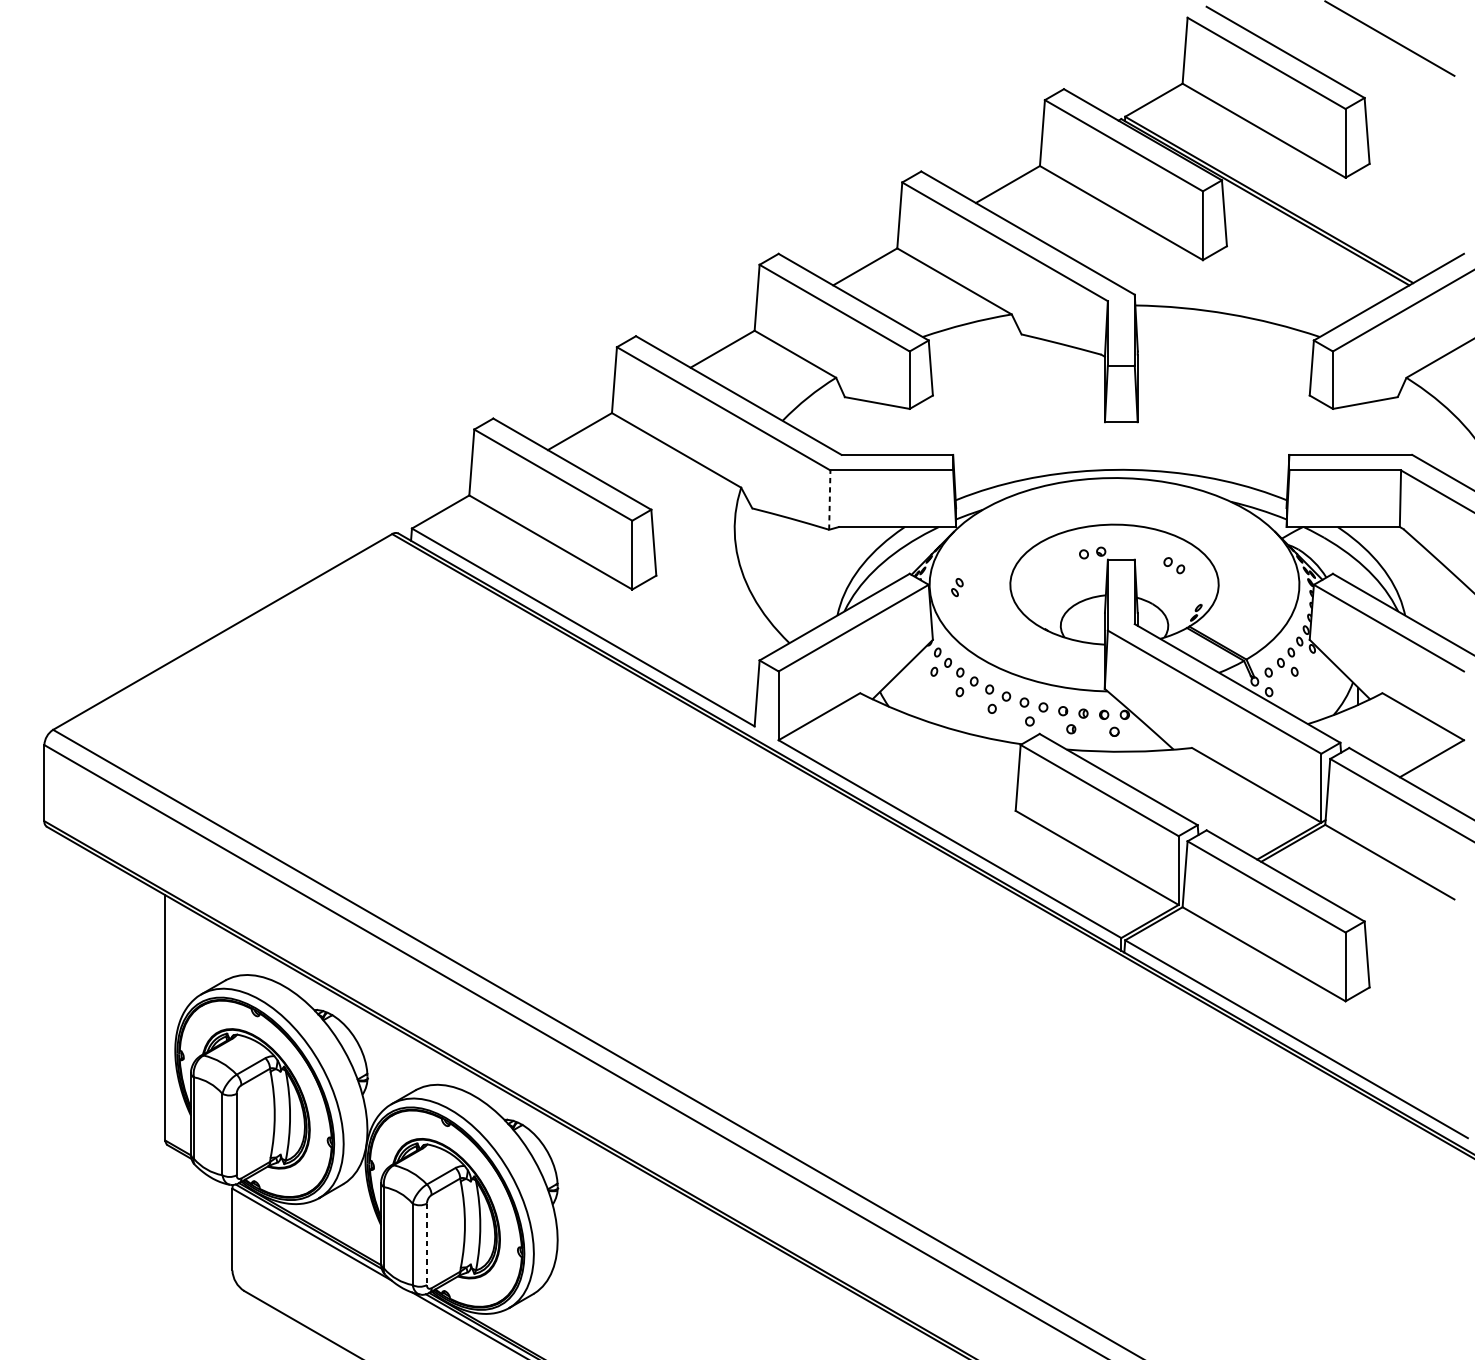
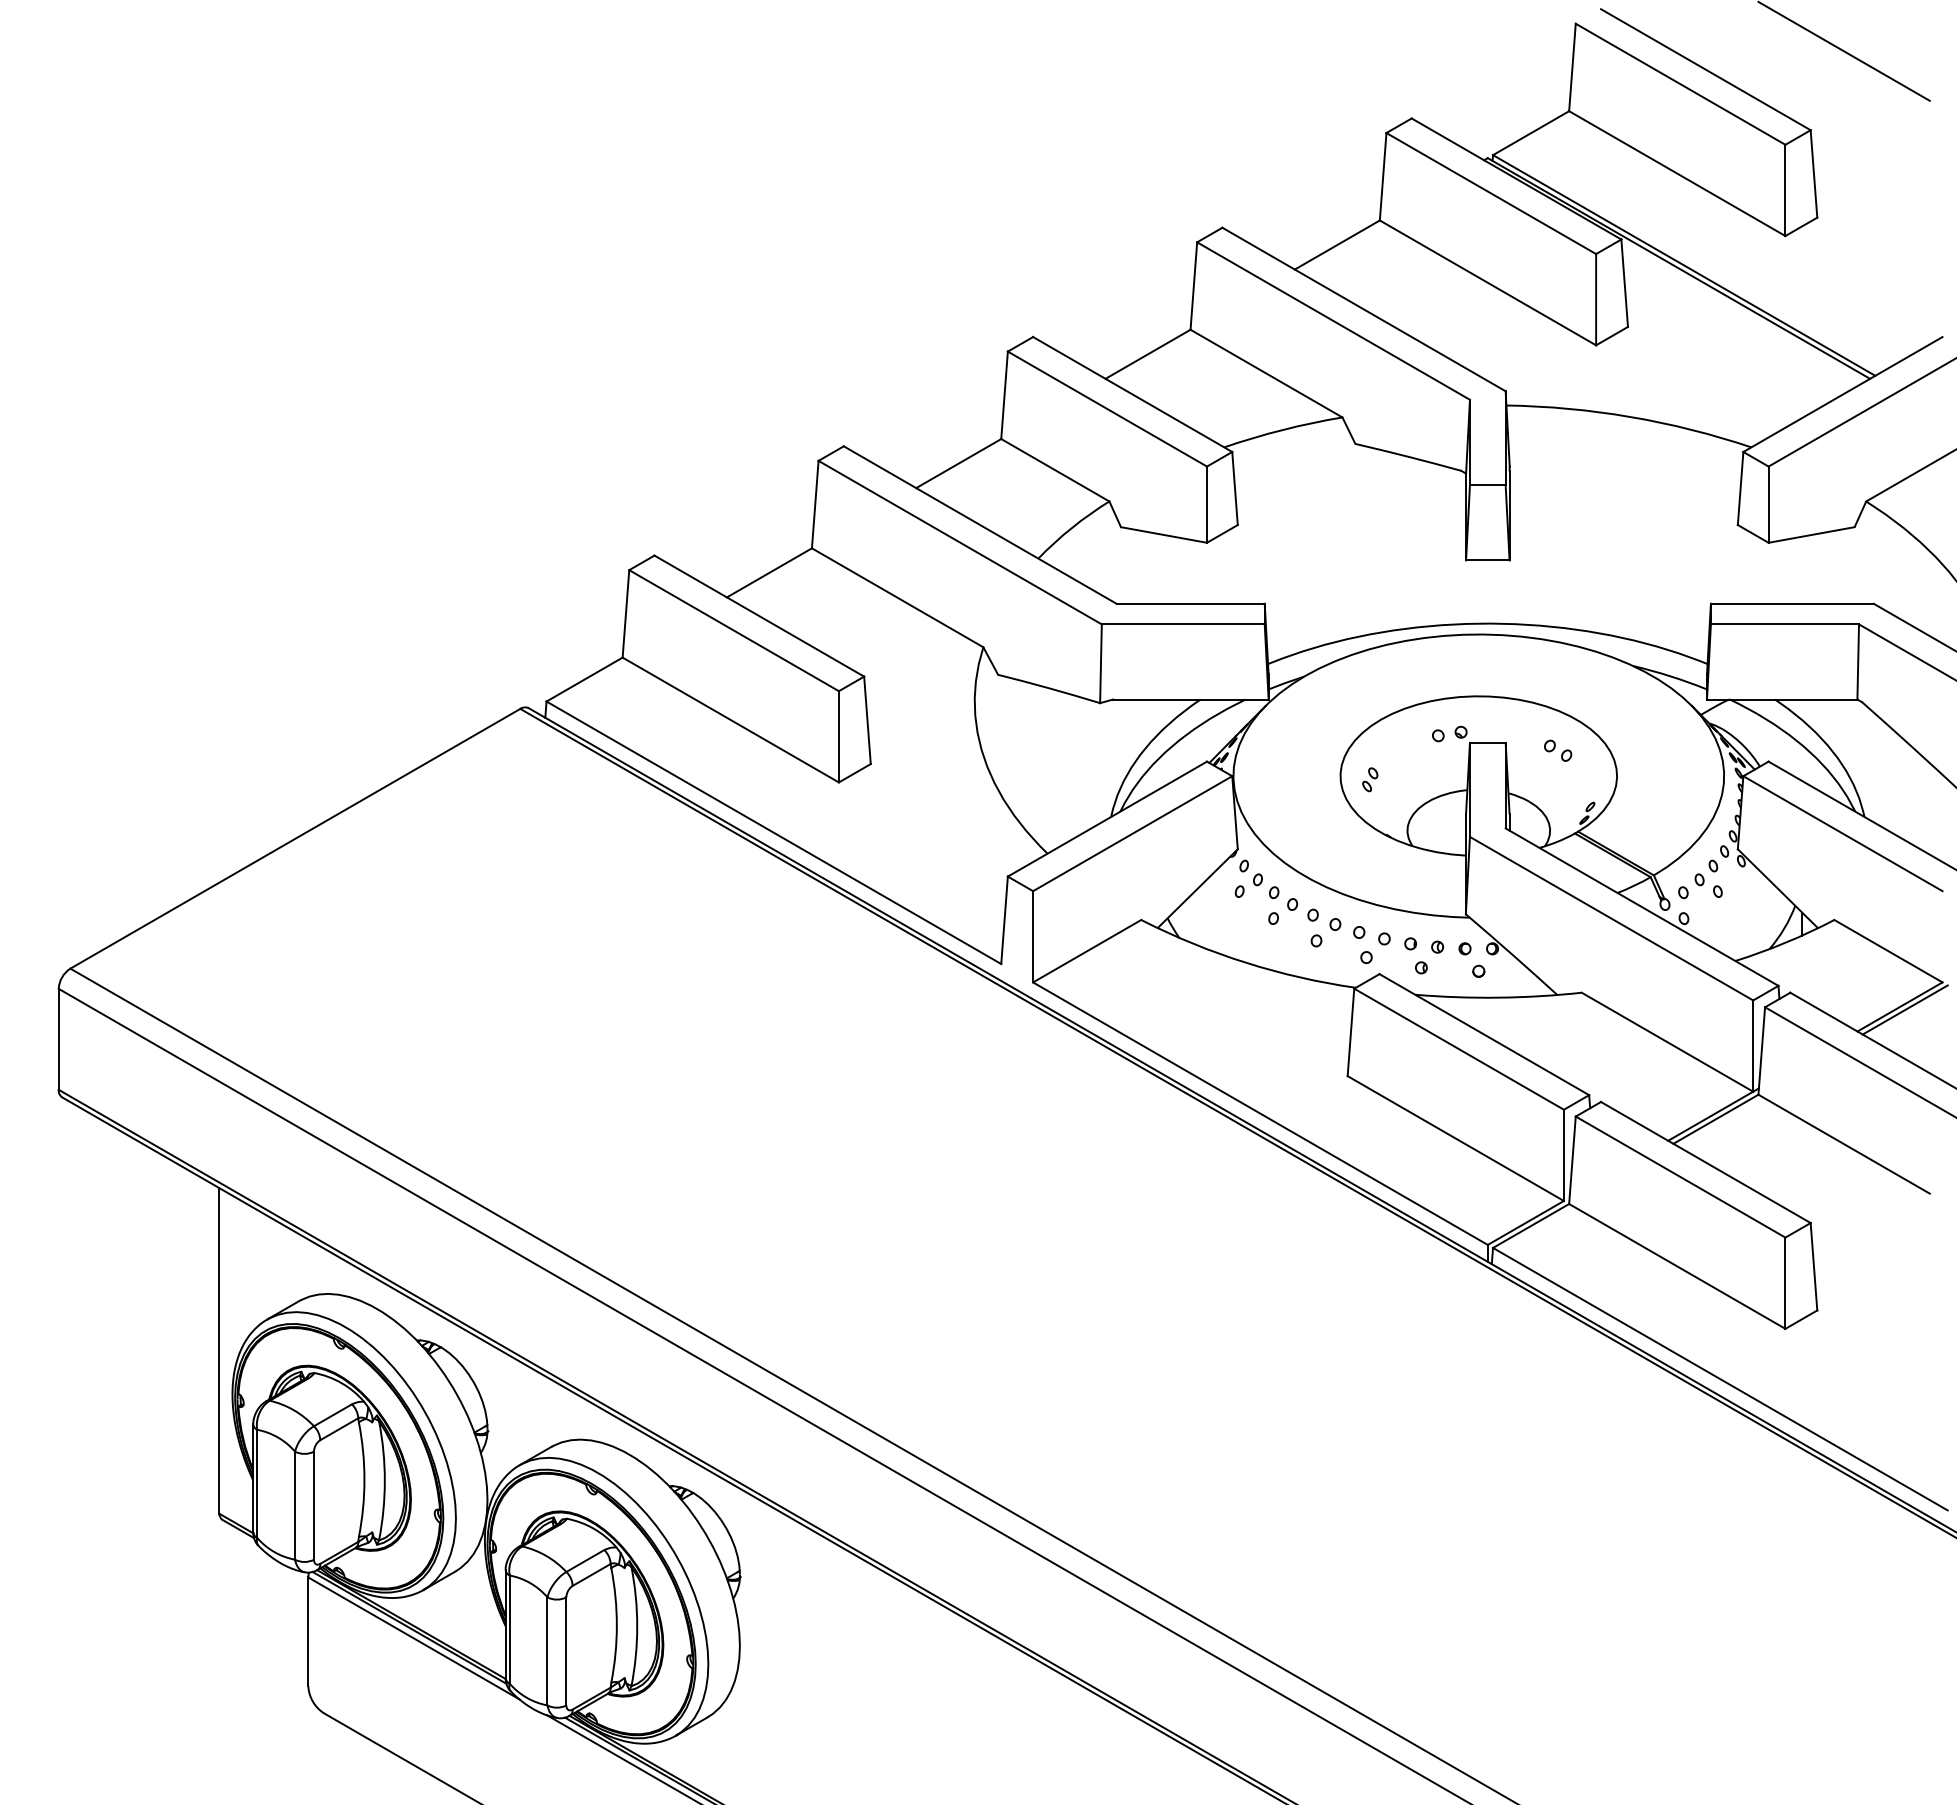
line: (829, 499) -> (1100, 663), dashed -> solid
part: (957, 587) -> (1370, 779), moved
line: (1435, 760) -> (1904, 1009), added
line: (427, 1244) -> (566, 1651), dashed -> solid

